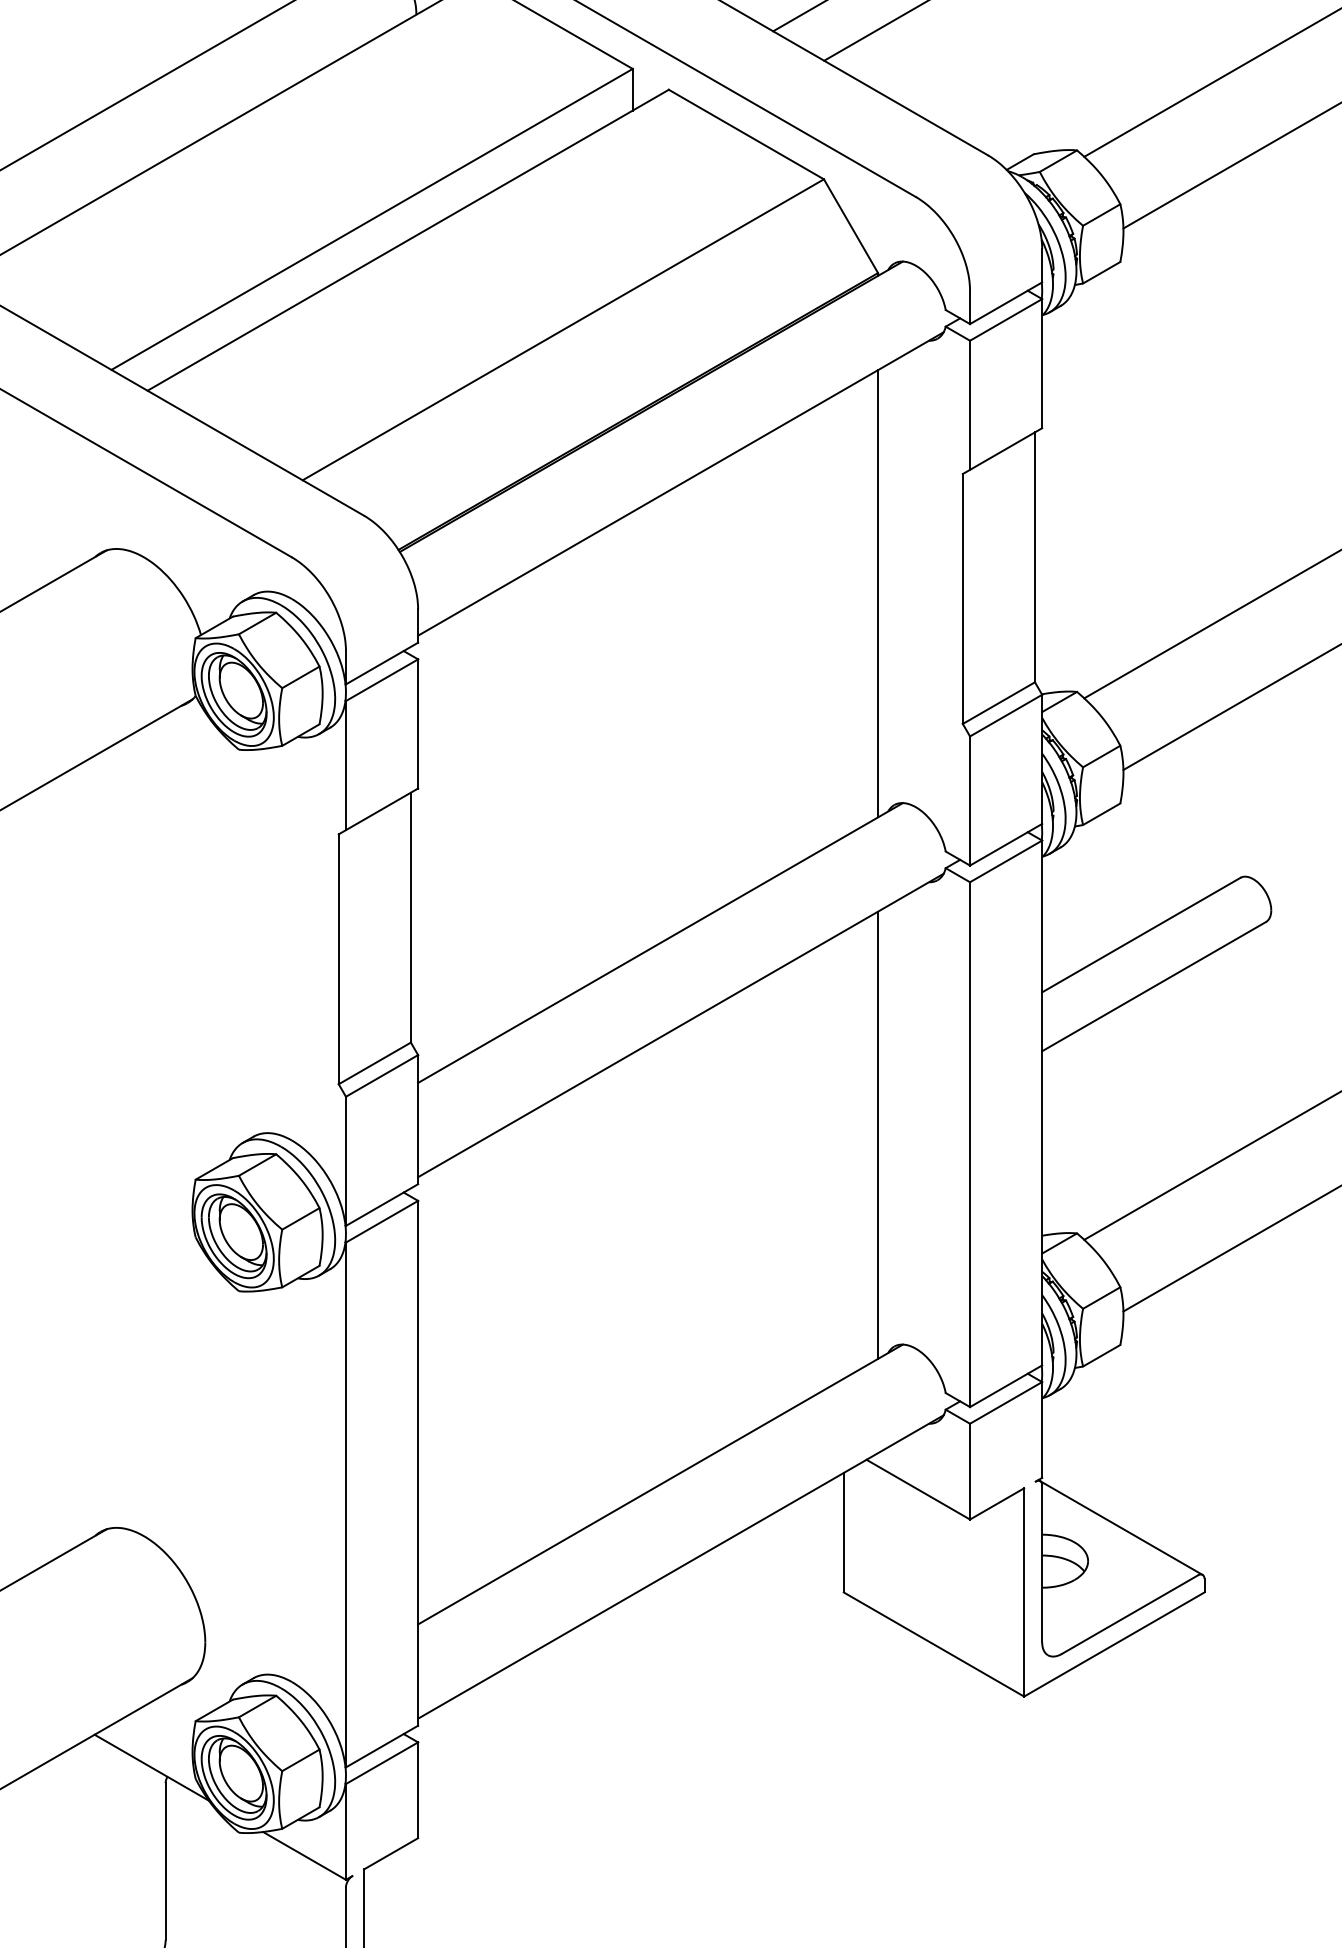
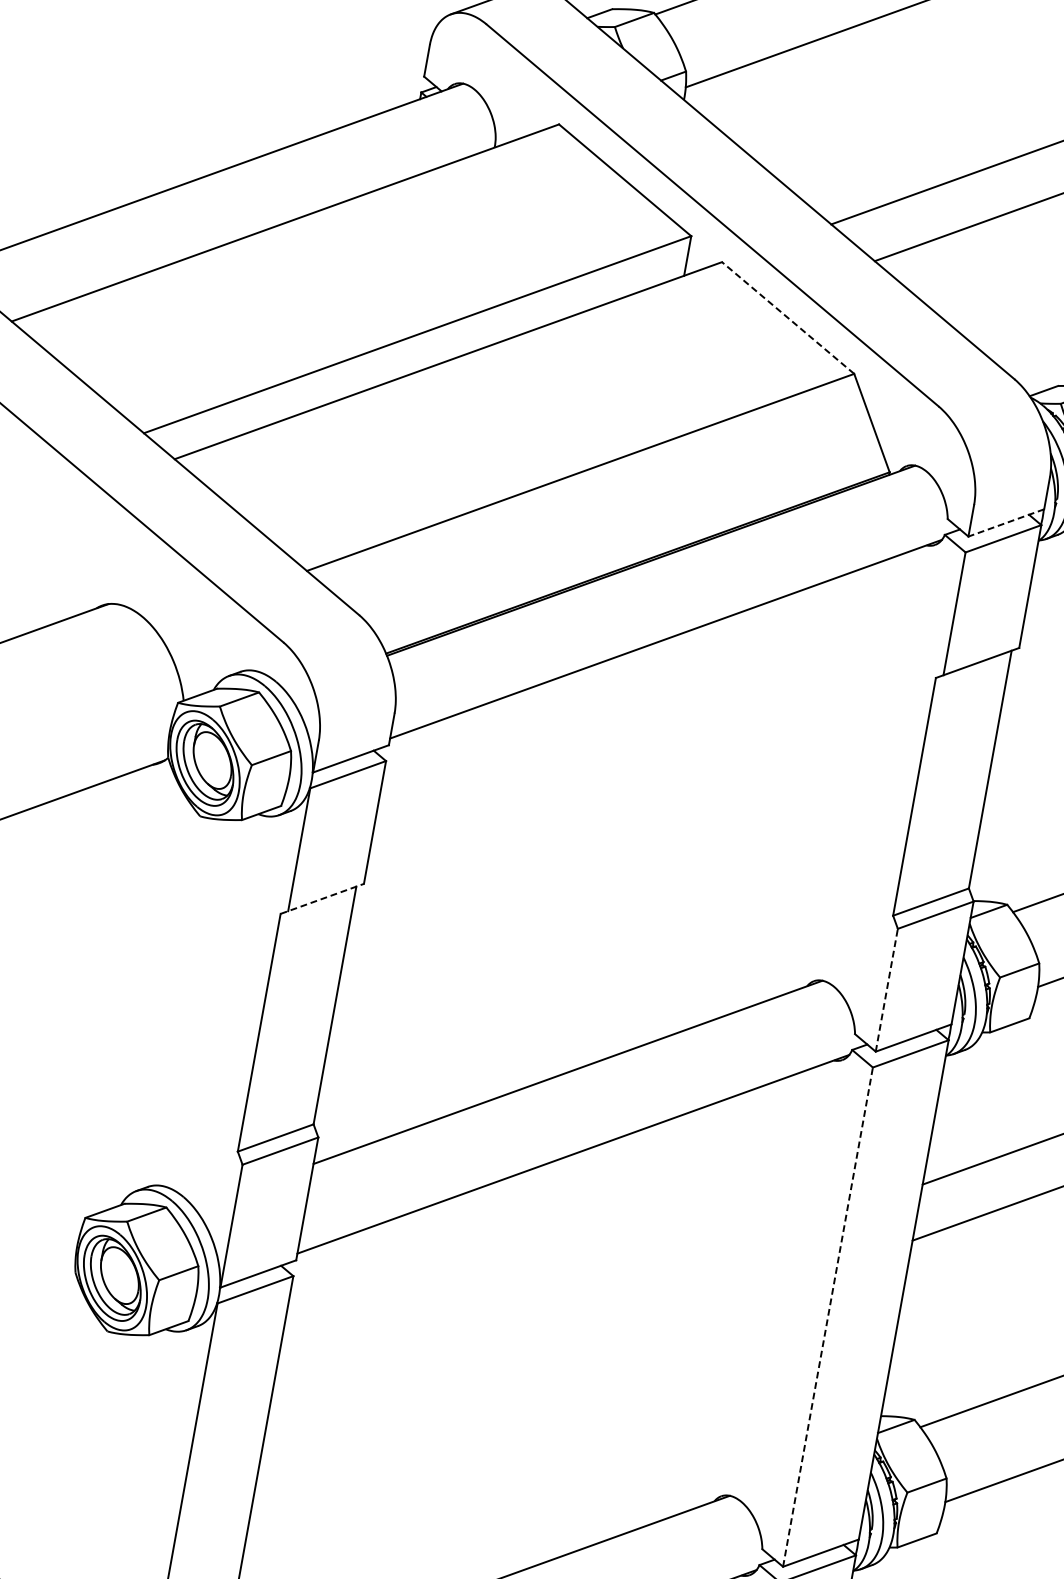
line: (746, 134) -> (788, 317), solid -> dashed
line: (1006, 303) -> (1006, 523), solid -> dashed
line: (878, 593) -> (835, 777), removed
line: (970, 801) -> (887, 990), solid -> dashed
line: (378, 811) -> (322, 898), solid -> dashed
line: (878, 1134) -> (742, 1291), removed
line: (970, 1144) -> (828, 1317), solid -> dashed

